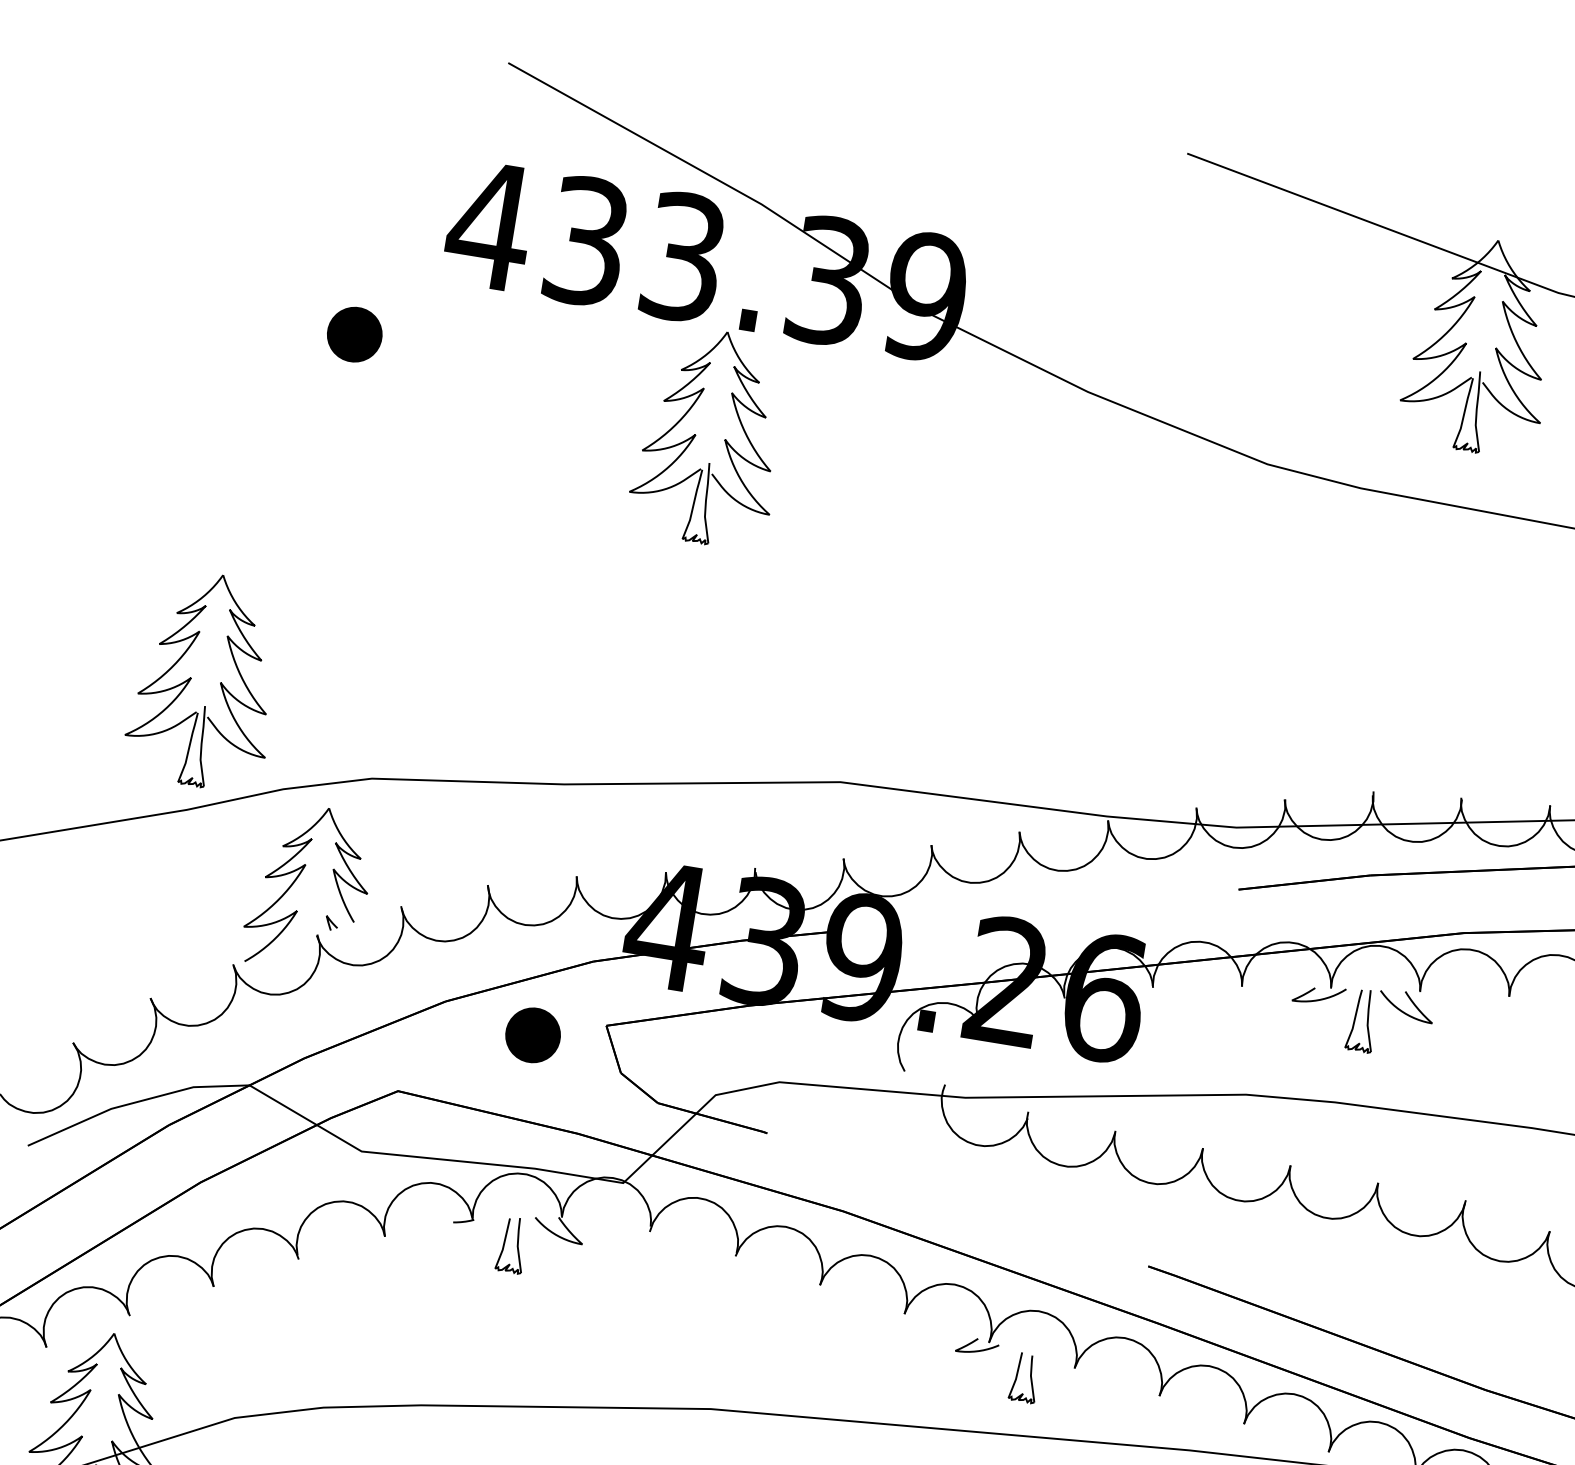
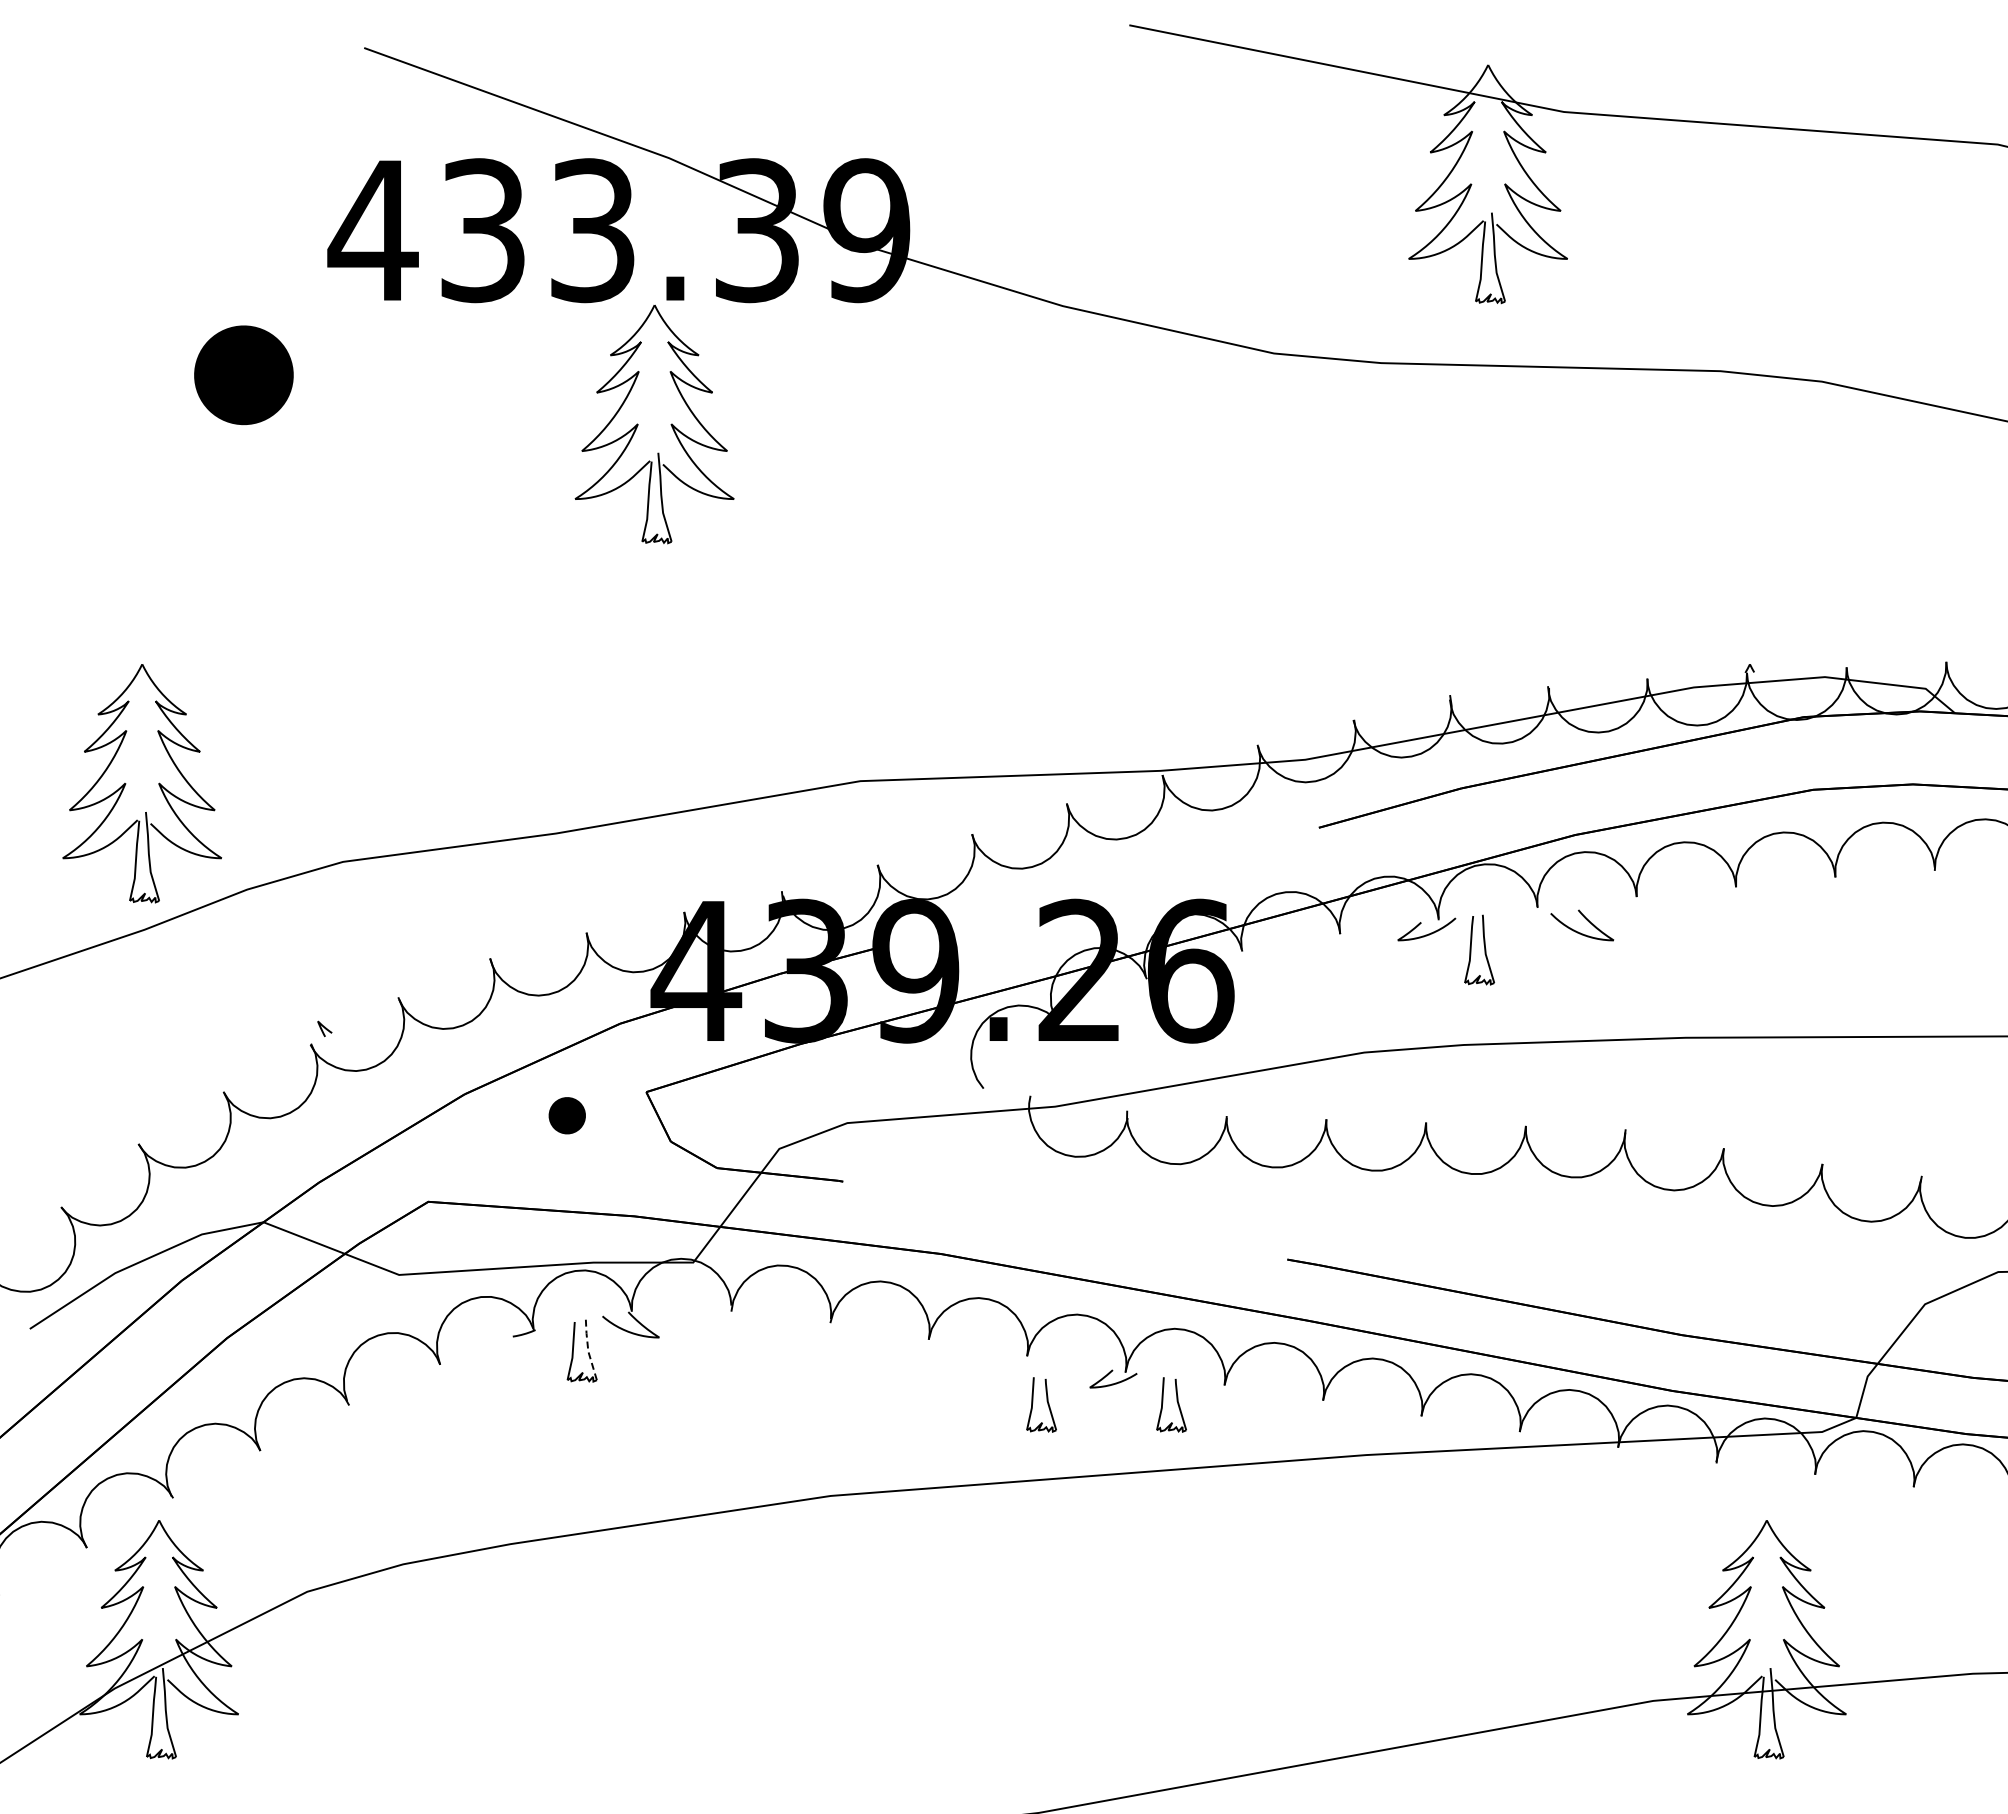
part: (354, 334) -> (243, 375), size x1.6
part: (296, 880) -> (278, 987), removed
curve: (1411, 1001) -> (1586, 920), moved
part: (533, 1035) -> (567, 1115), size x0.6
line: (518, 1245) -> (588, 1350), solid -> dashed
part: (910, 1358) -> (1041, 1404), added

